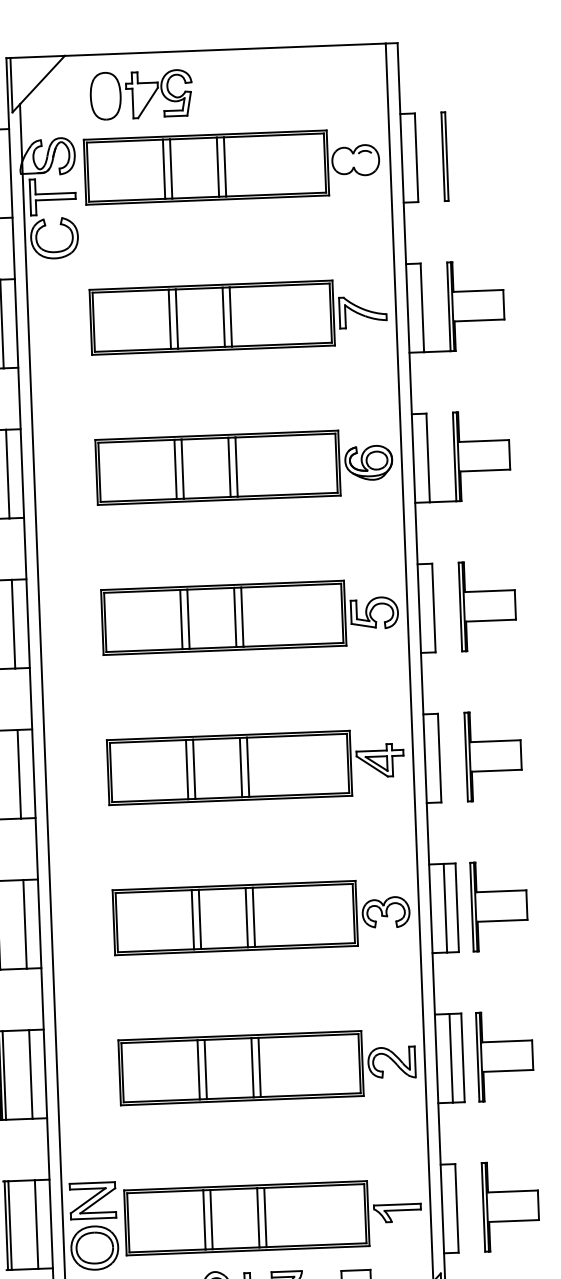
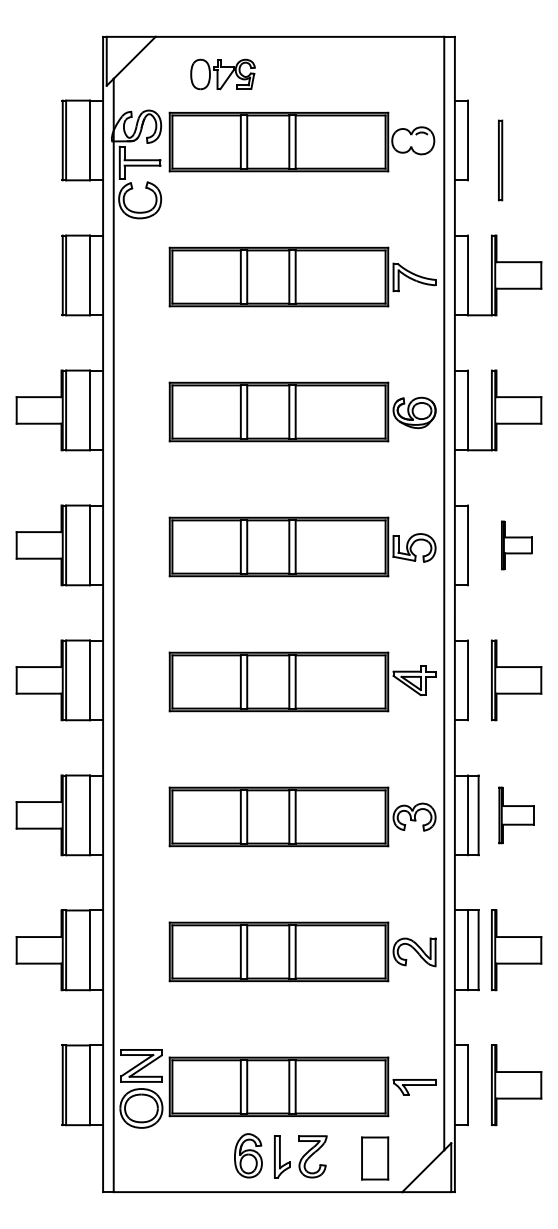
part: (140, 94) -> (222, 74), size x0.7
part: (444, 156) -> (500, 160), moved
part: (487, 606) -> (516, 545), size x0.6
part: (499, 906) -> (516, 815), size x0.7

